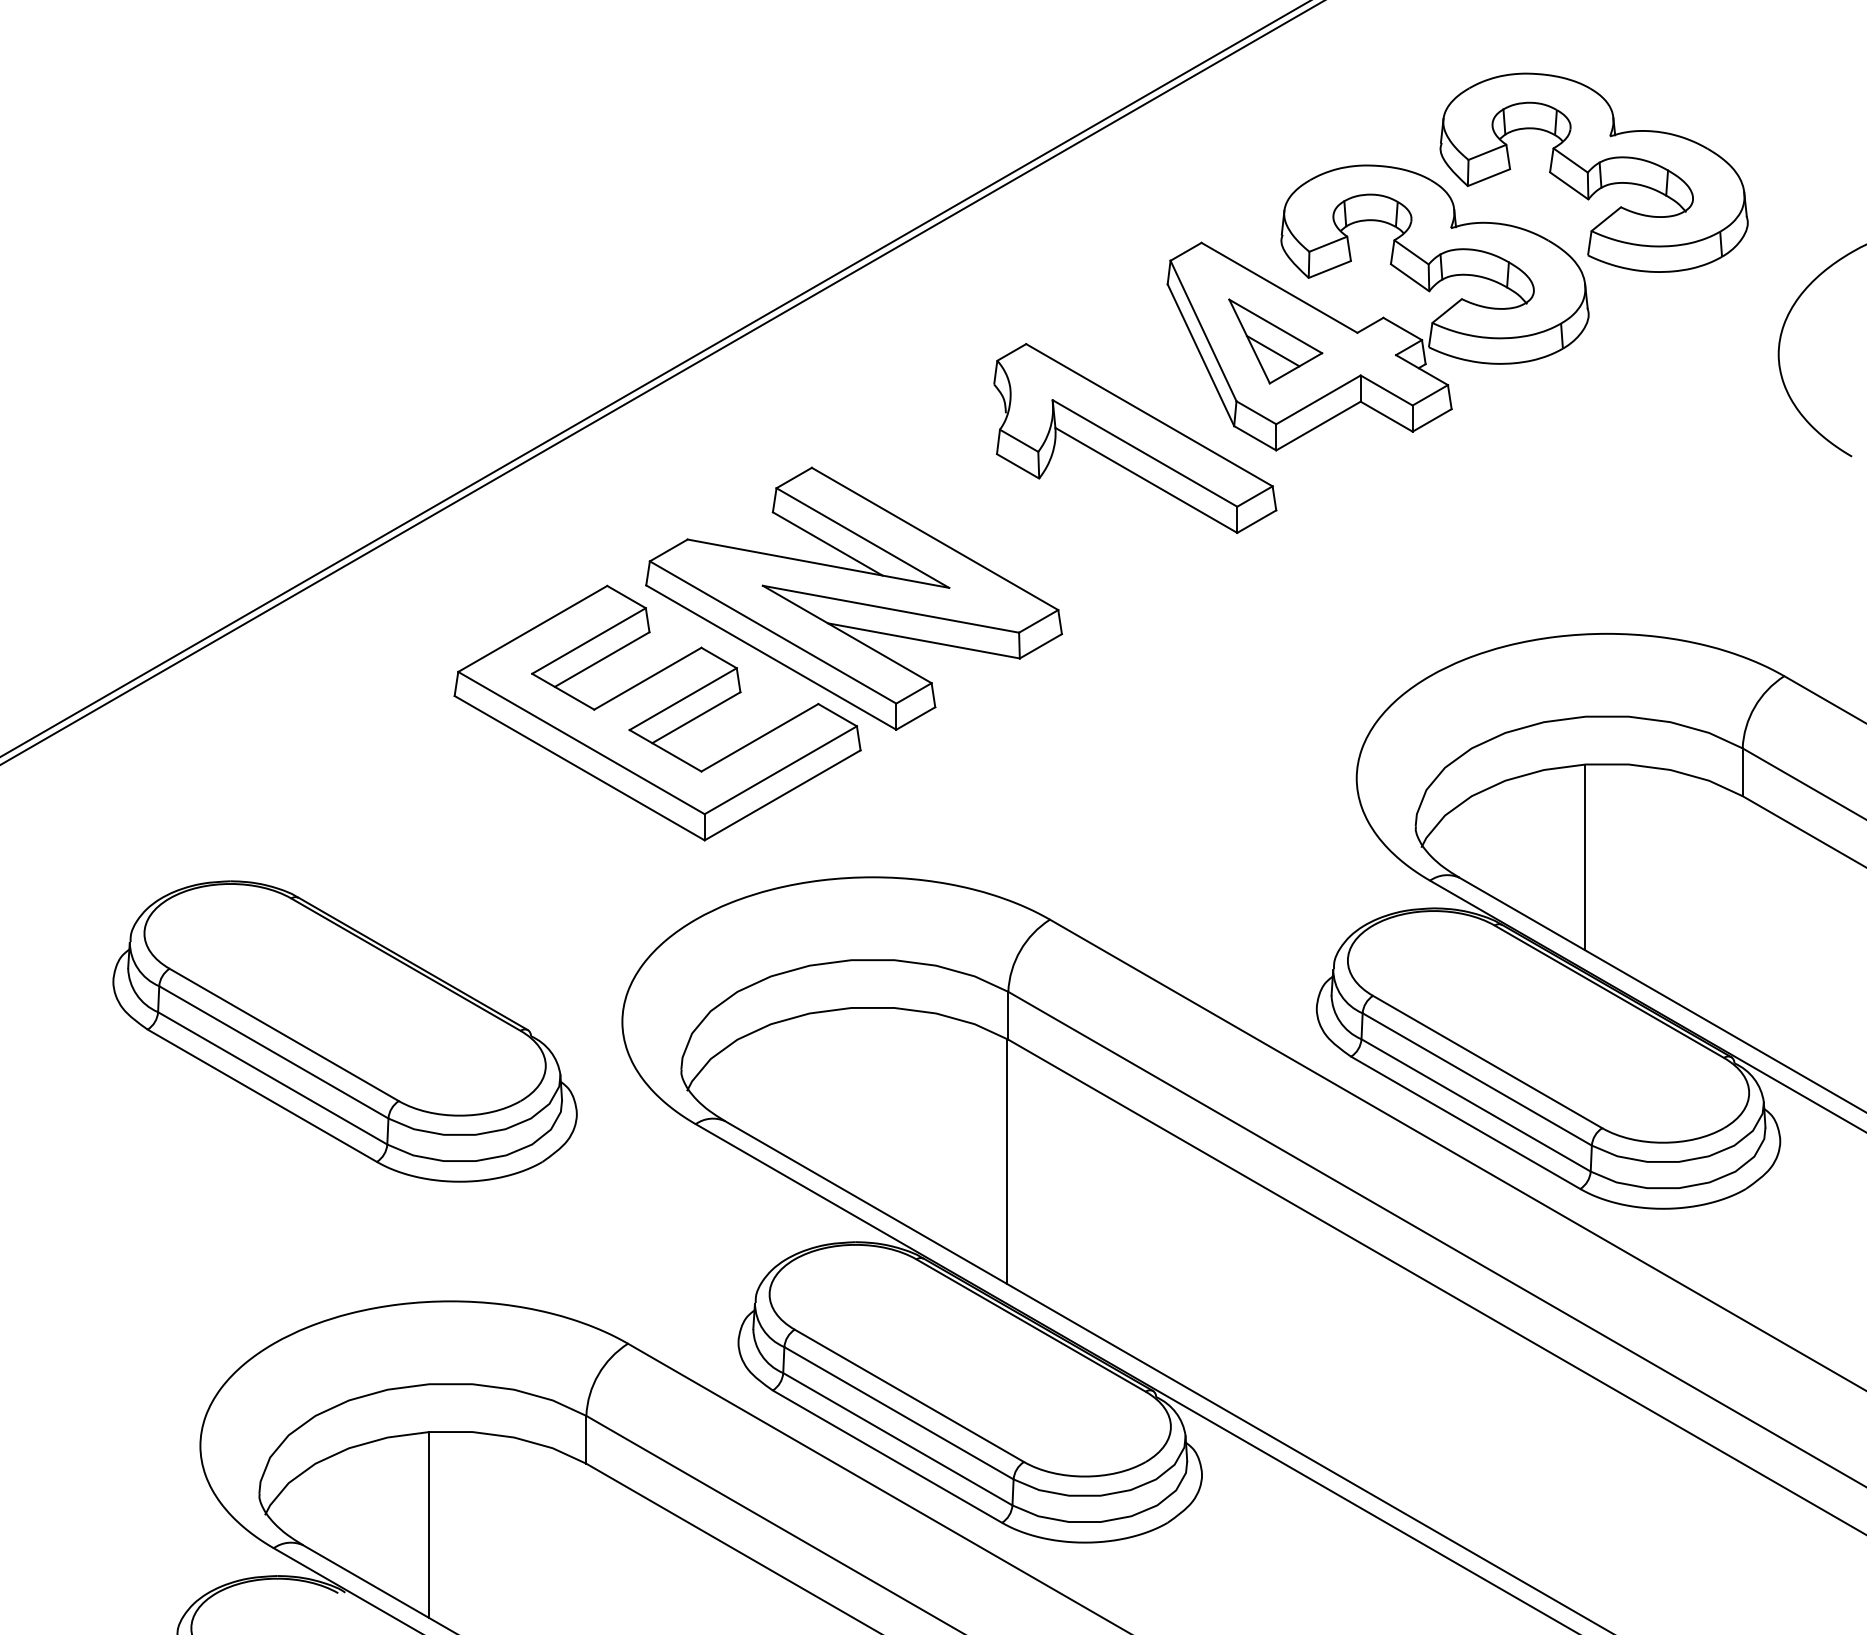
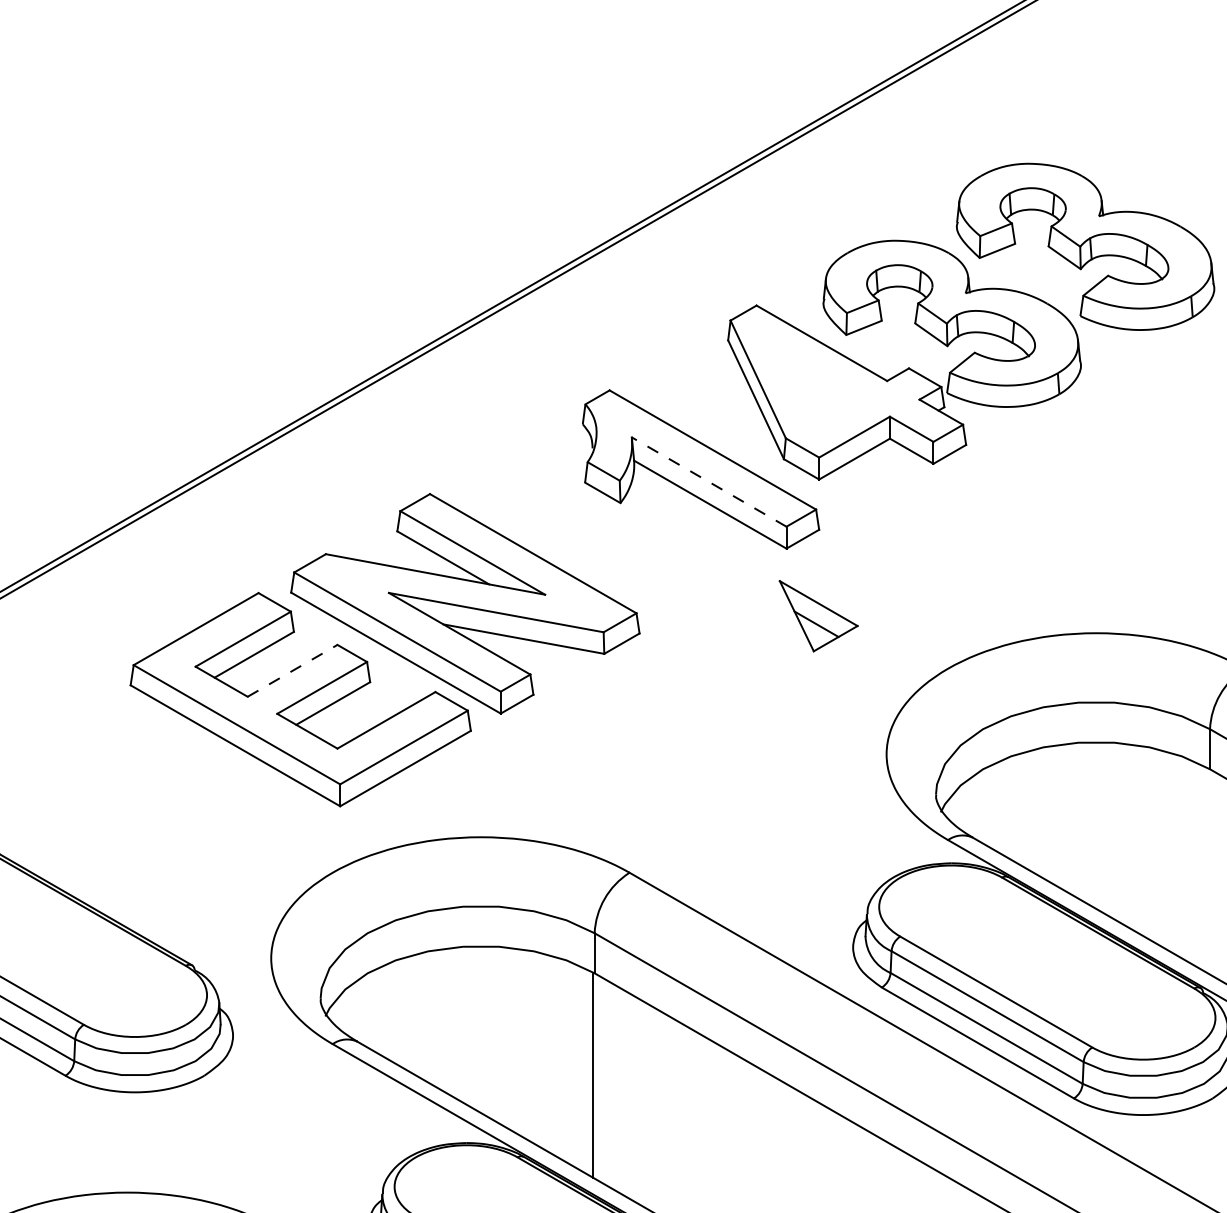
part: (1275, 341) -> (818, 616), moved
line: (1145, 453) -> (709, 482), solid -> dashed
line: (647, 678) -> (292, 670), solid -> dashed
line: (1584, 857) -> (1077, 820), removed

